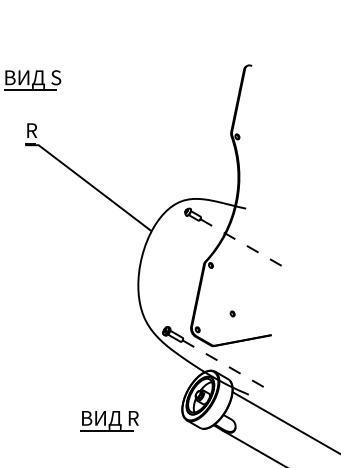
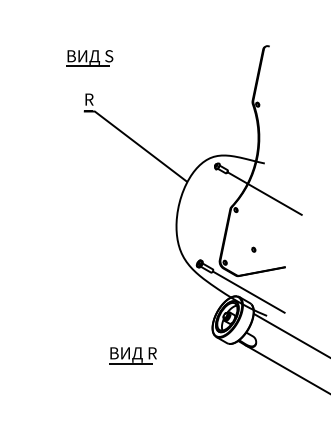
line: (246, 246) -> (265, 194), dashed -> solid
line: (227, 366) -> (249, 292), dashed -> solid
part: (109, 421) -> (132, 355), moved

